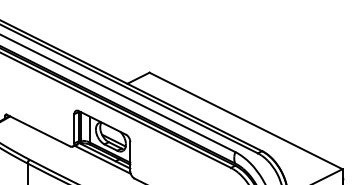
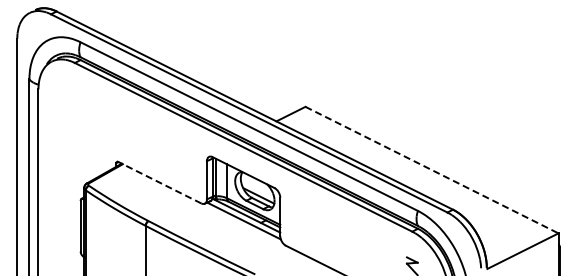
line: (246, 121) -> (432, 170), solid -> dashed
line: (38, 130) -> (159, 182), solid -> dashed

